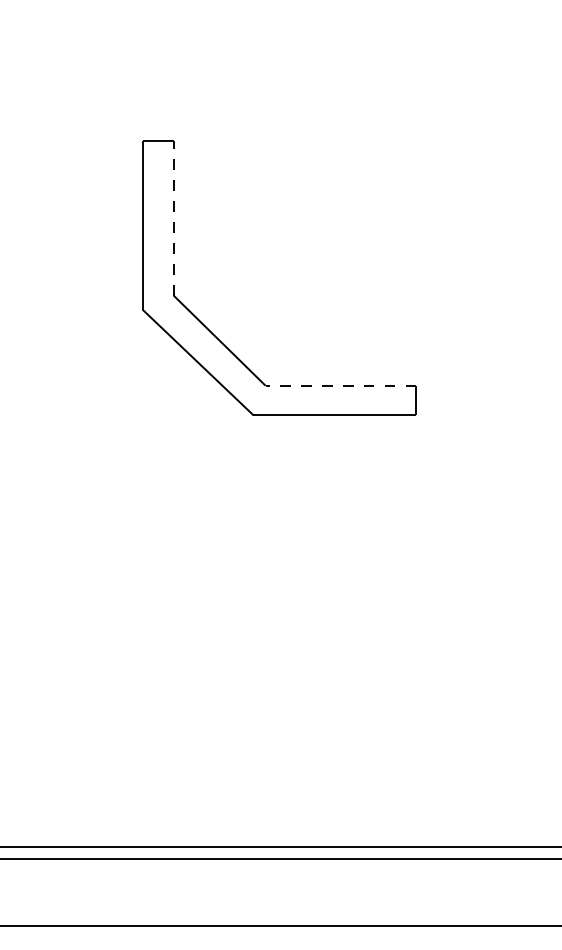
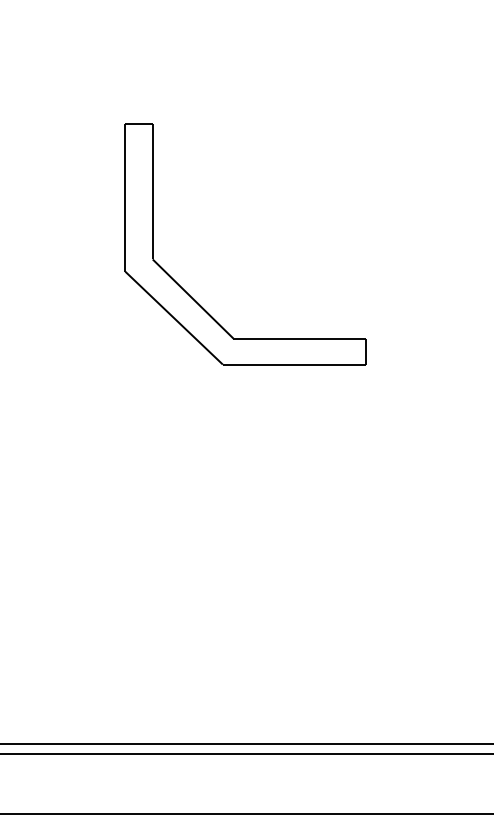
line: (173, 218) -> (152, 191), dashed -> solid
line: (340, 385) -> (299, 338), dashed -> solid

